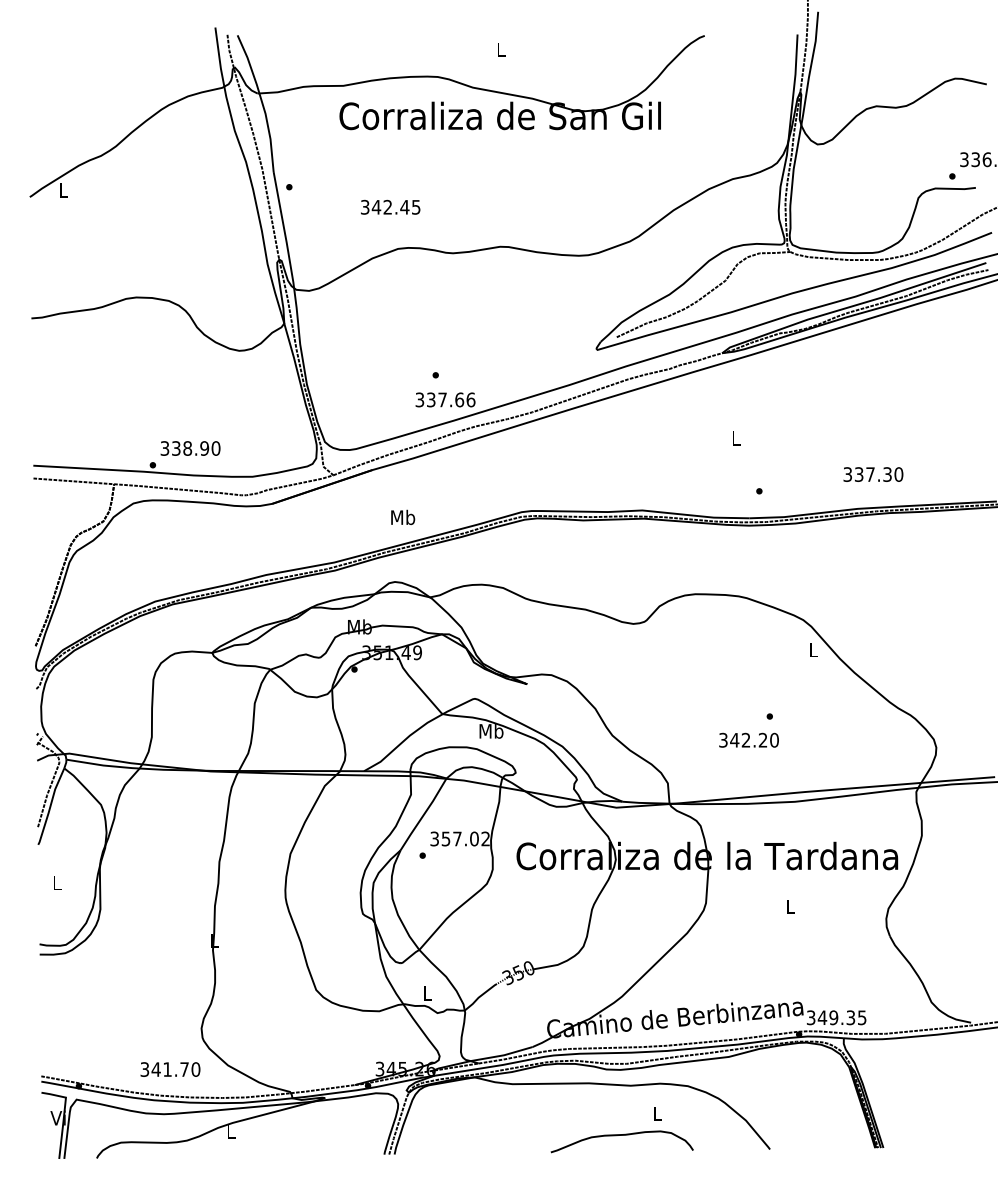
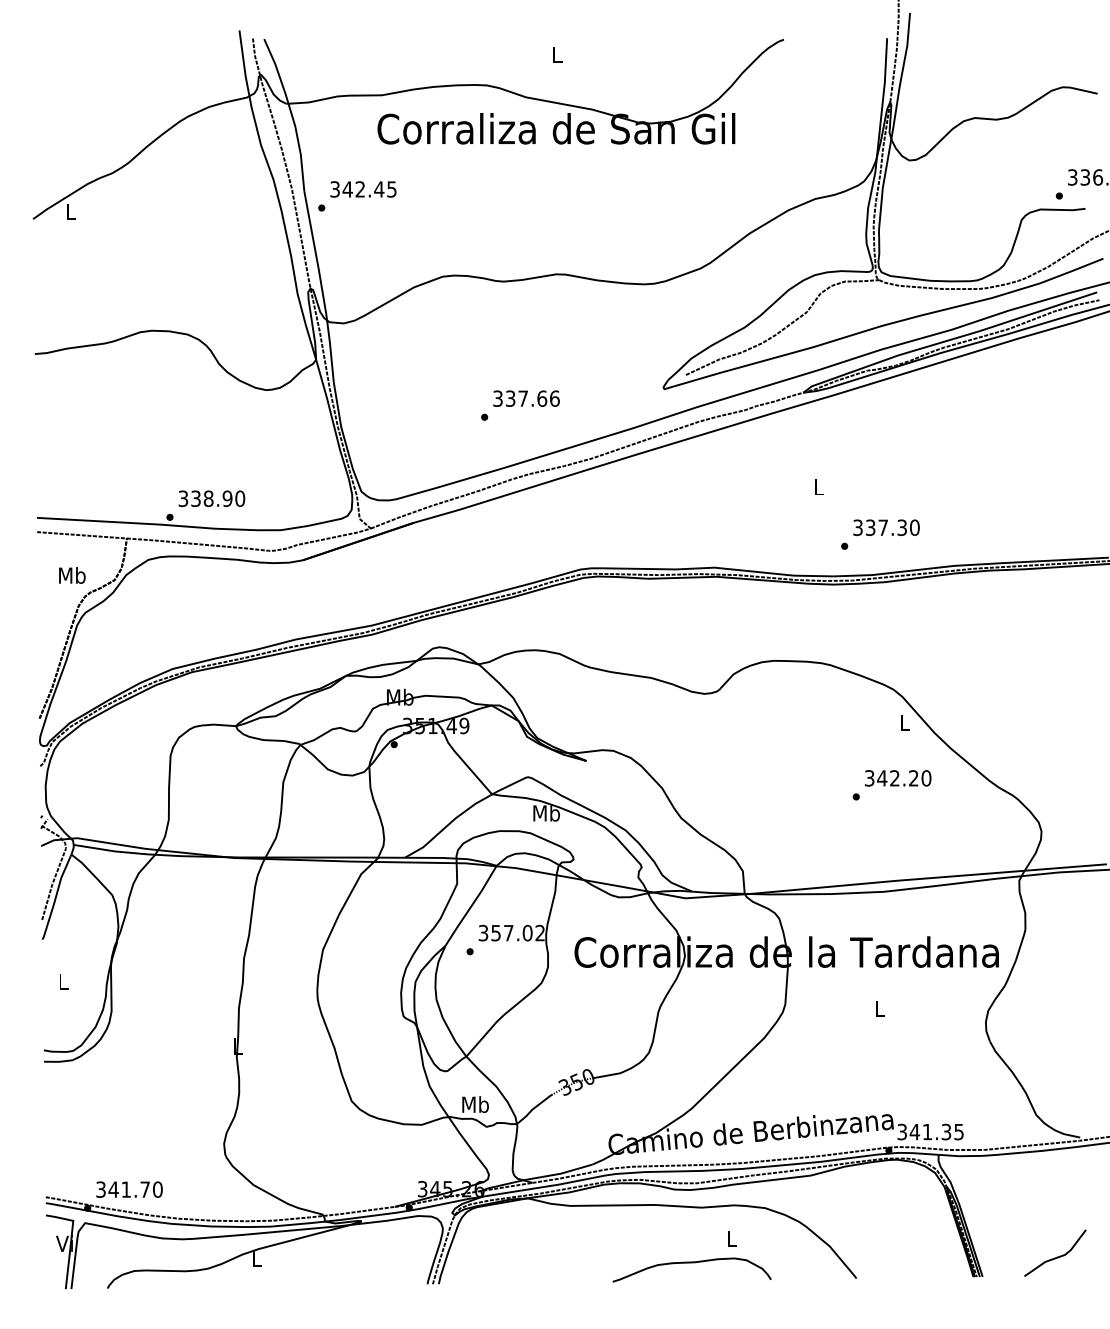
text: (390, 207) -> (363, 189), moved
text: (445, 399) -> (526, 398), moved
text: (873, 474) -> (886, 527), moved
text: (403, 517) -> (72, 575), moved
text: (749, 740) -> (898, 778), moved
text: (427, 993) -> (475, 1104), L -> Mb
text: (833, 1017) -> (927, 1131), 349.35 -> 341.35
text: (170, 1069) -> (129, 1189), moved
line: (950, 1129) -> (1057, 1256), added

